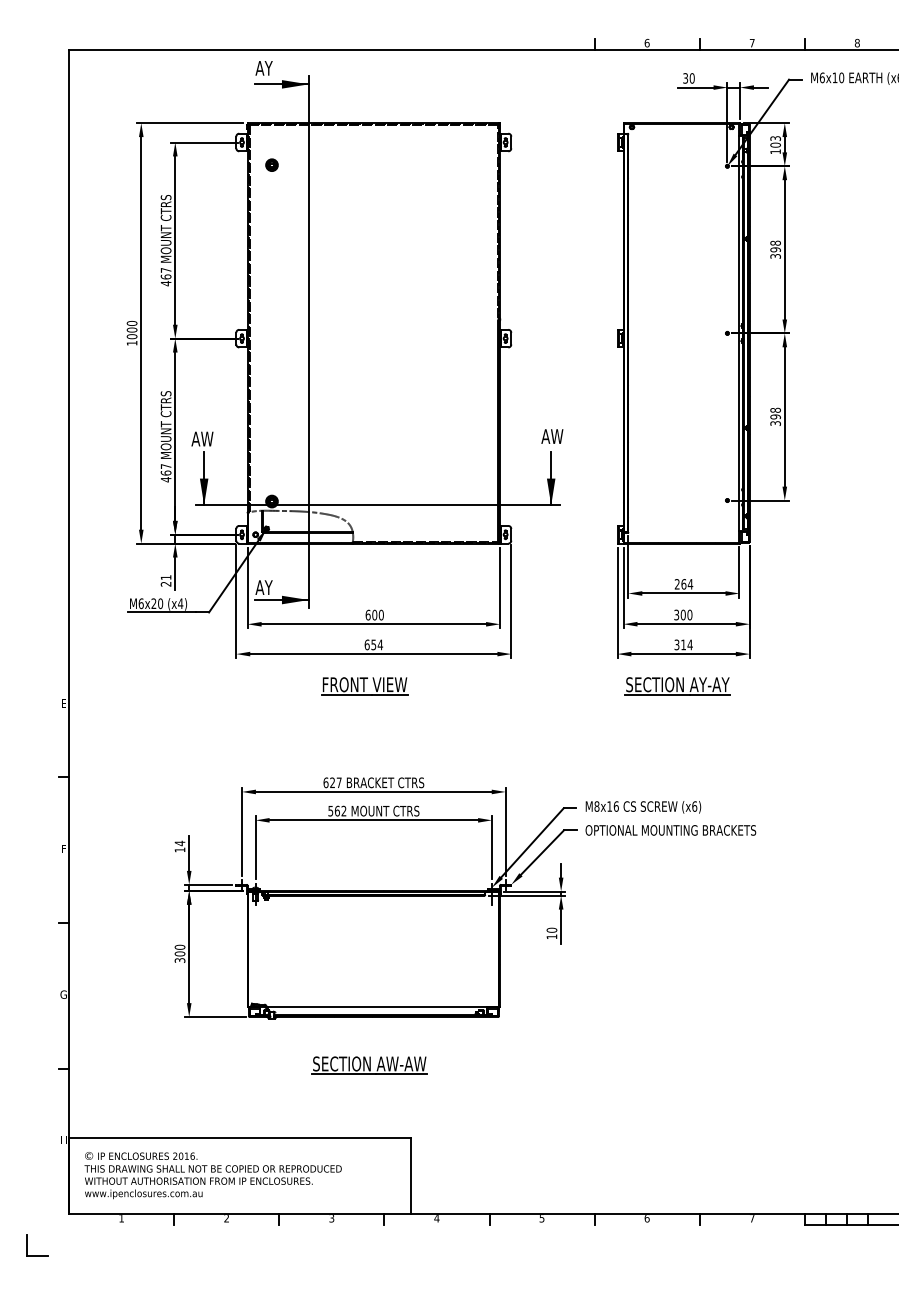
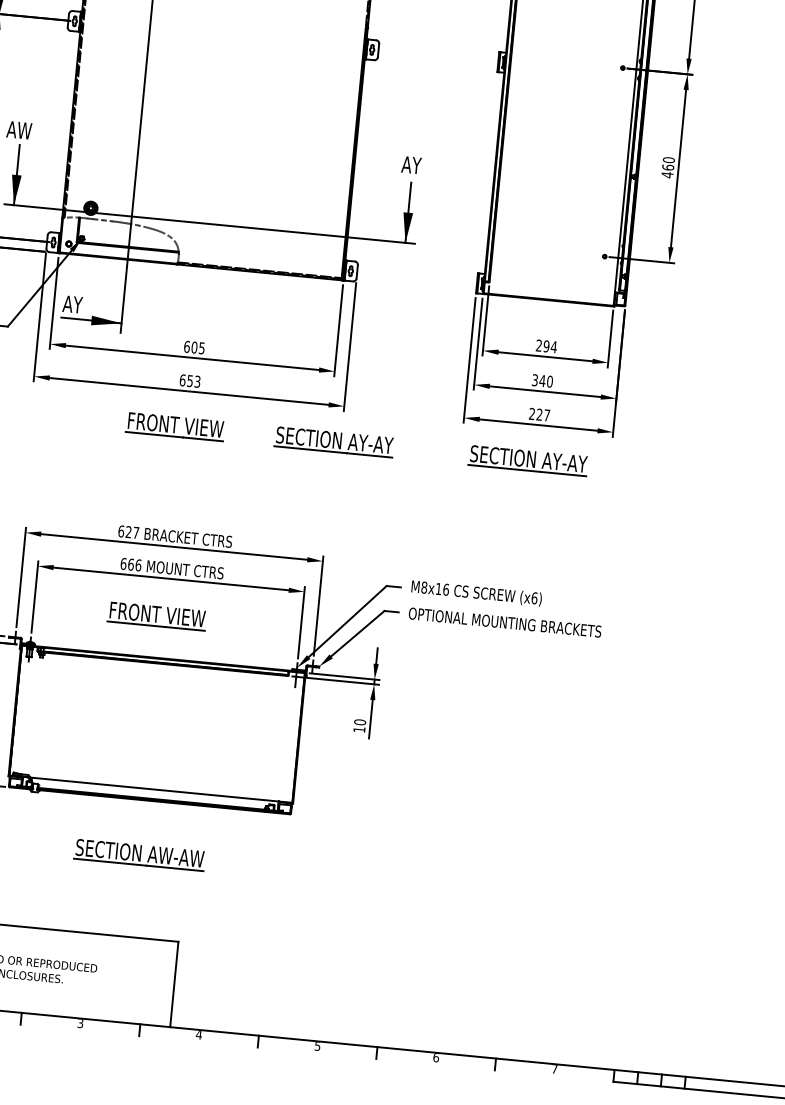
text: (775, 416) -> (668, 167), 398 -> 460
text: (556, 436) -> (418, 165), AW -> AY
text: (683, 584) -> (546, 346), 264 -> 294
text: (380, 614) -> (201, 347), 600 -> 605
text: (682, 614) -> (541, 380), 300 -> 340
text: (380, 644) -> (197, 381), 654 -> 653
text: (683, 644) -> (539, 414), 314 -> 227
part: (505, 686) -> (334, 442), added
text: (337, 810) -> (131, 563), 562 -> 666
part: (364, 854) -> (156, 616), added

